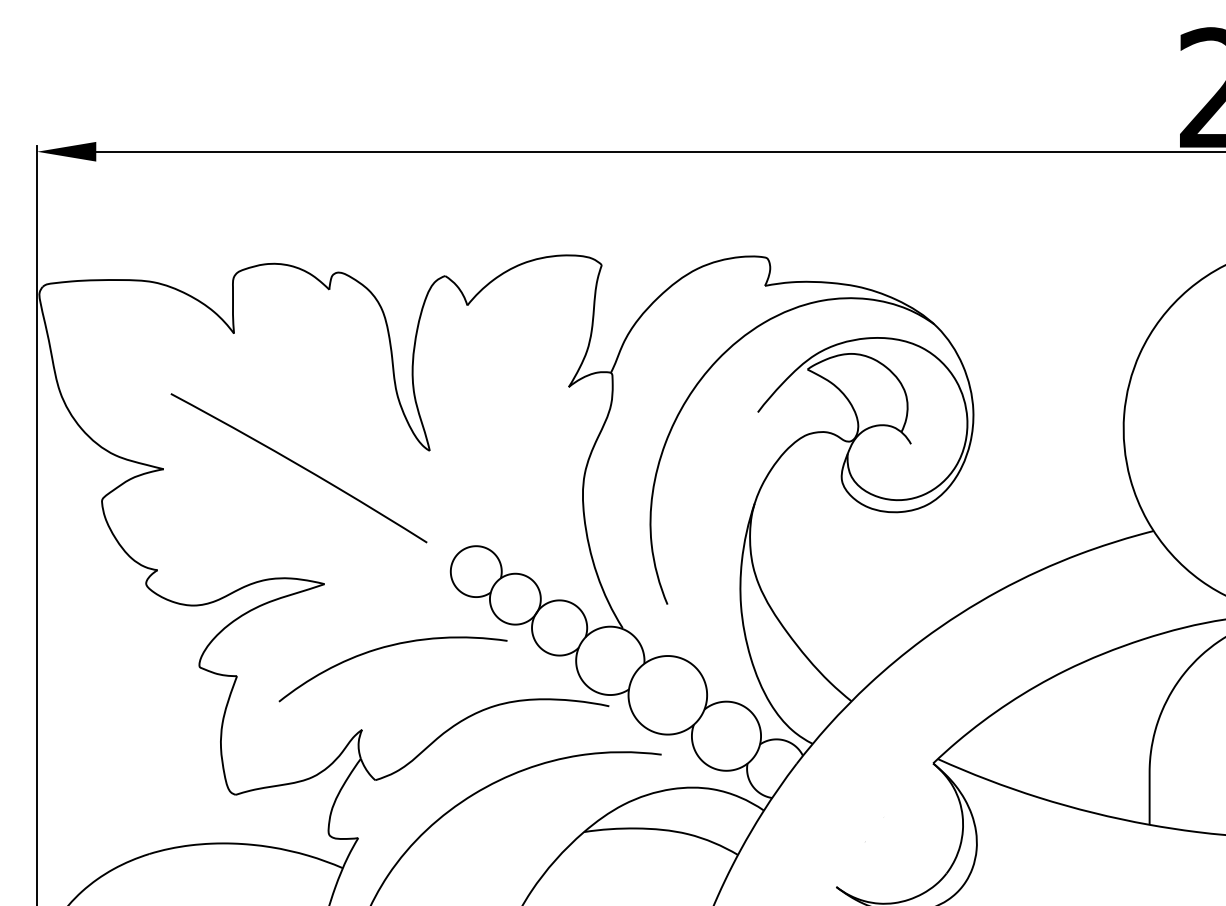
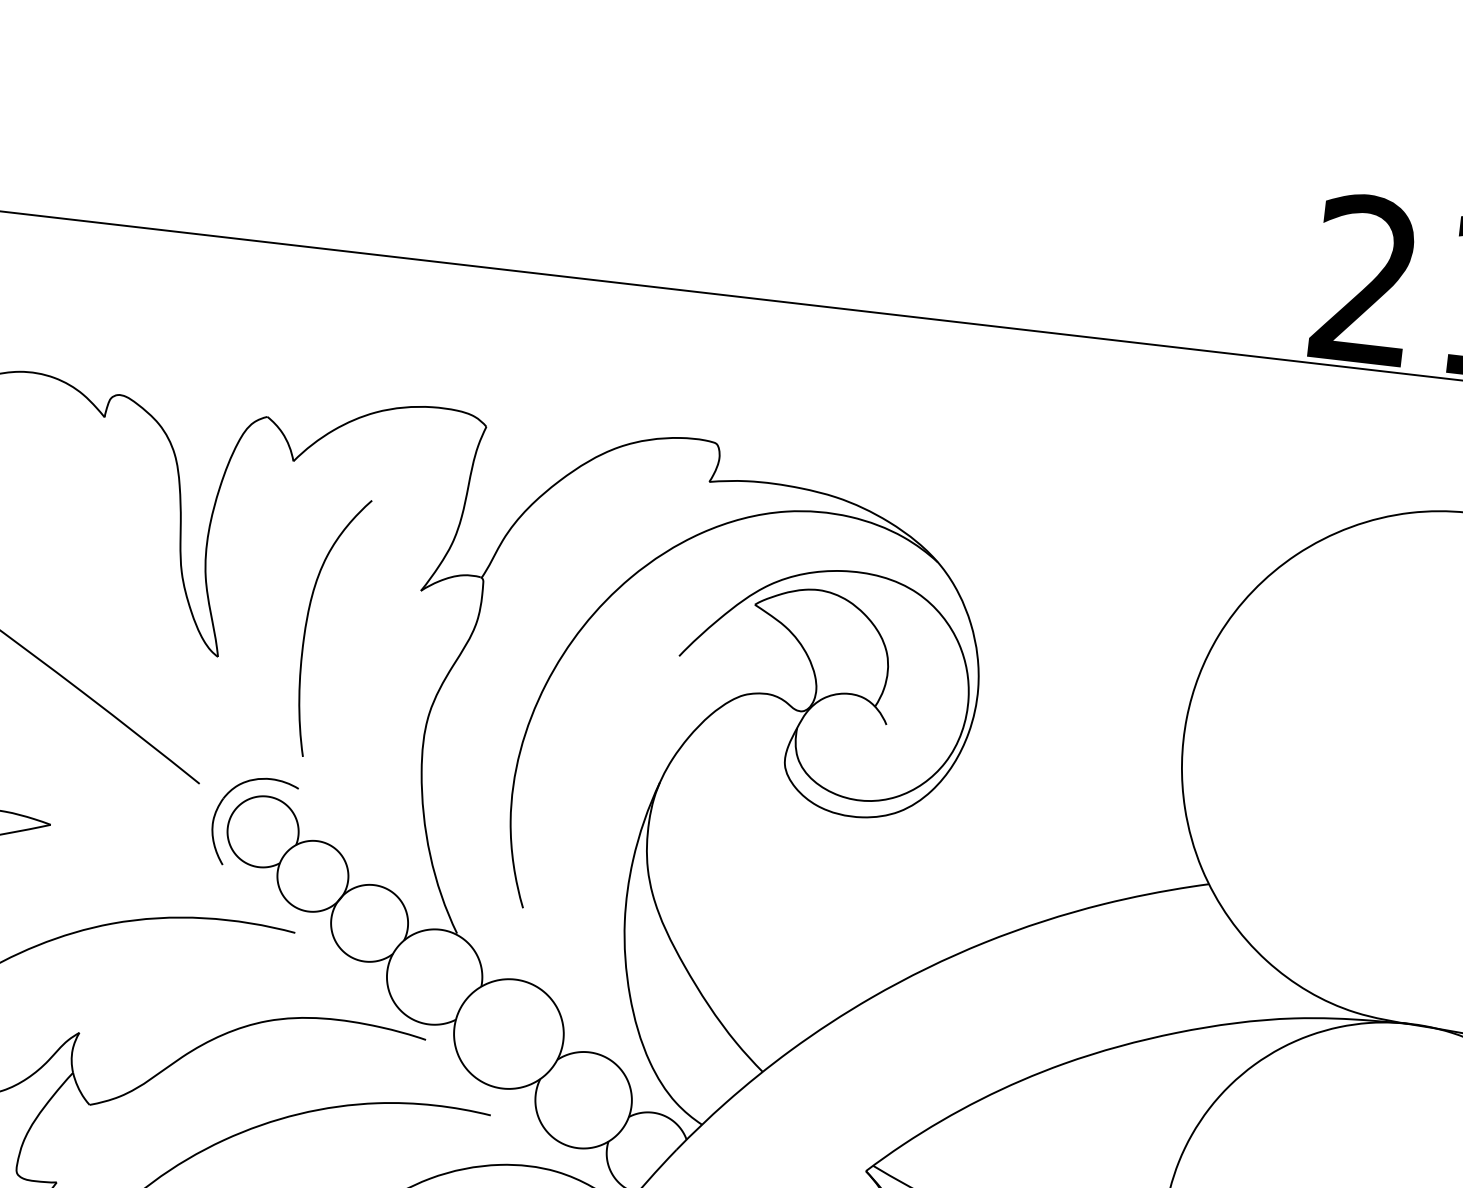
curve: (490, 420) -> (307, 624), added
part: (445, 553) -> (223, 801), added

